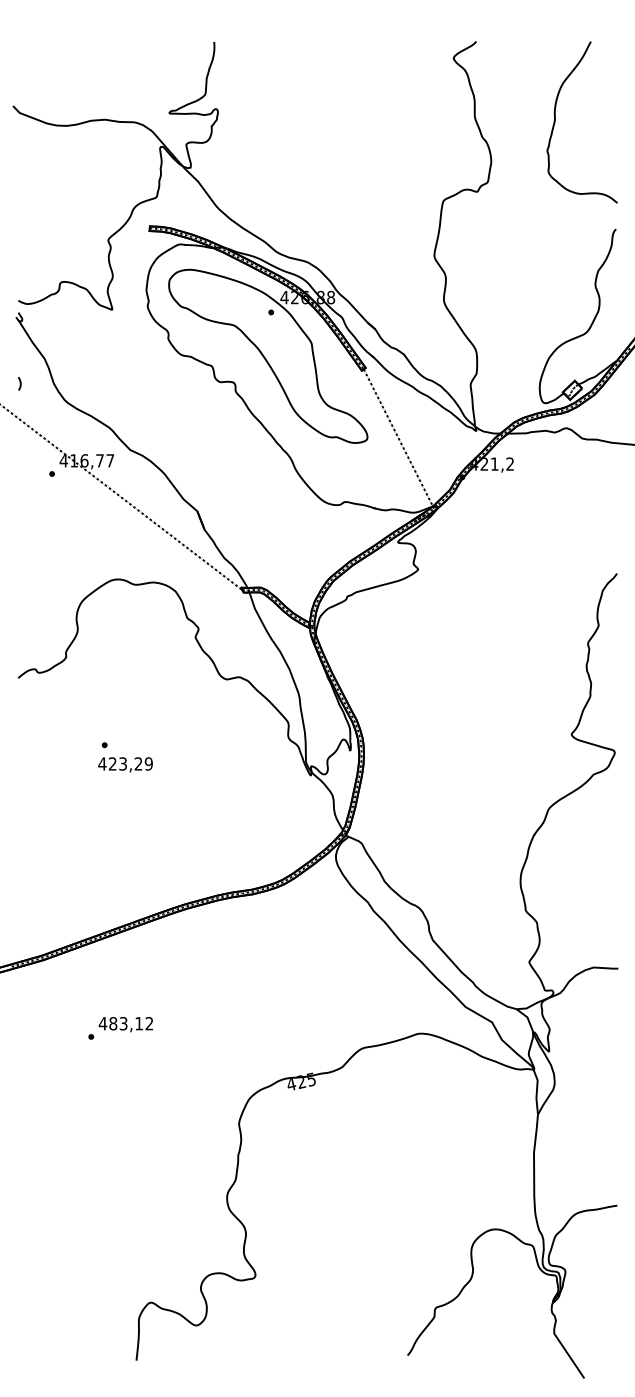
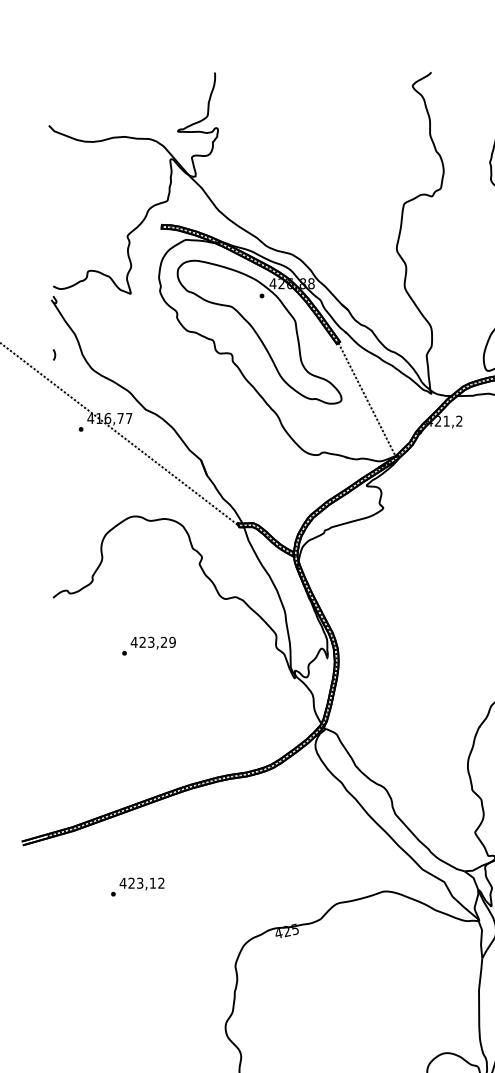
text: (125, 764) -> (153, 642), moved
text: (113, 1023) -> (131, 883), 483,12 -> 423,12

